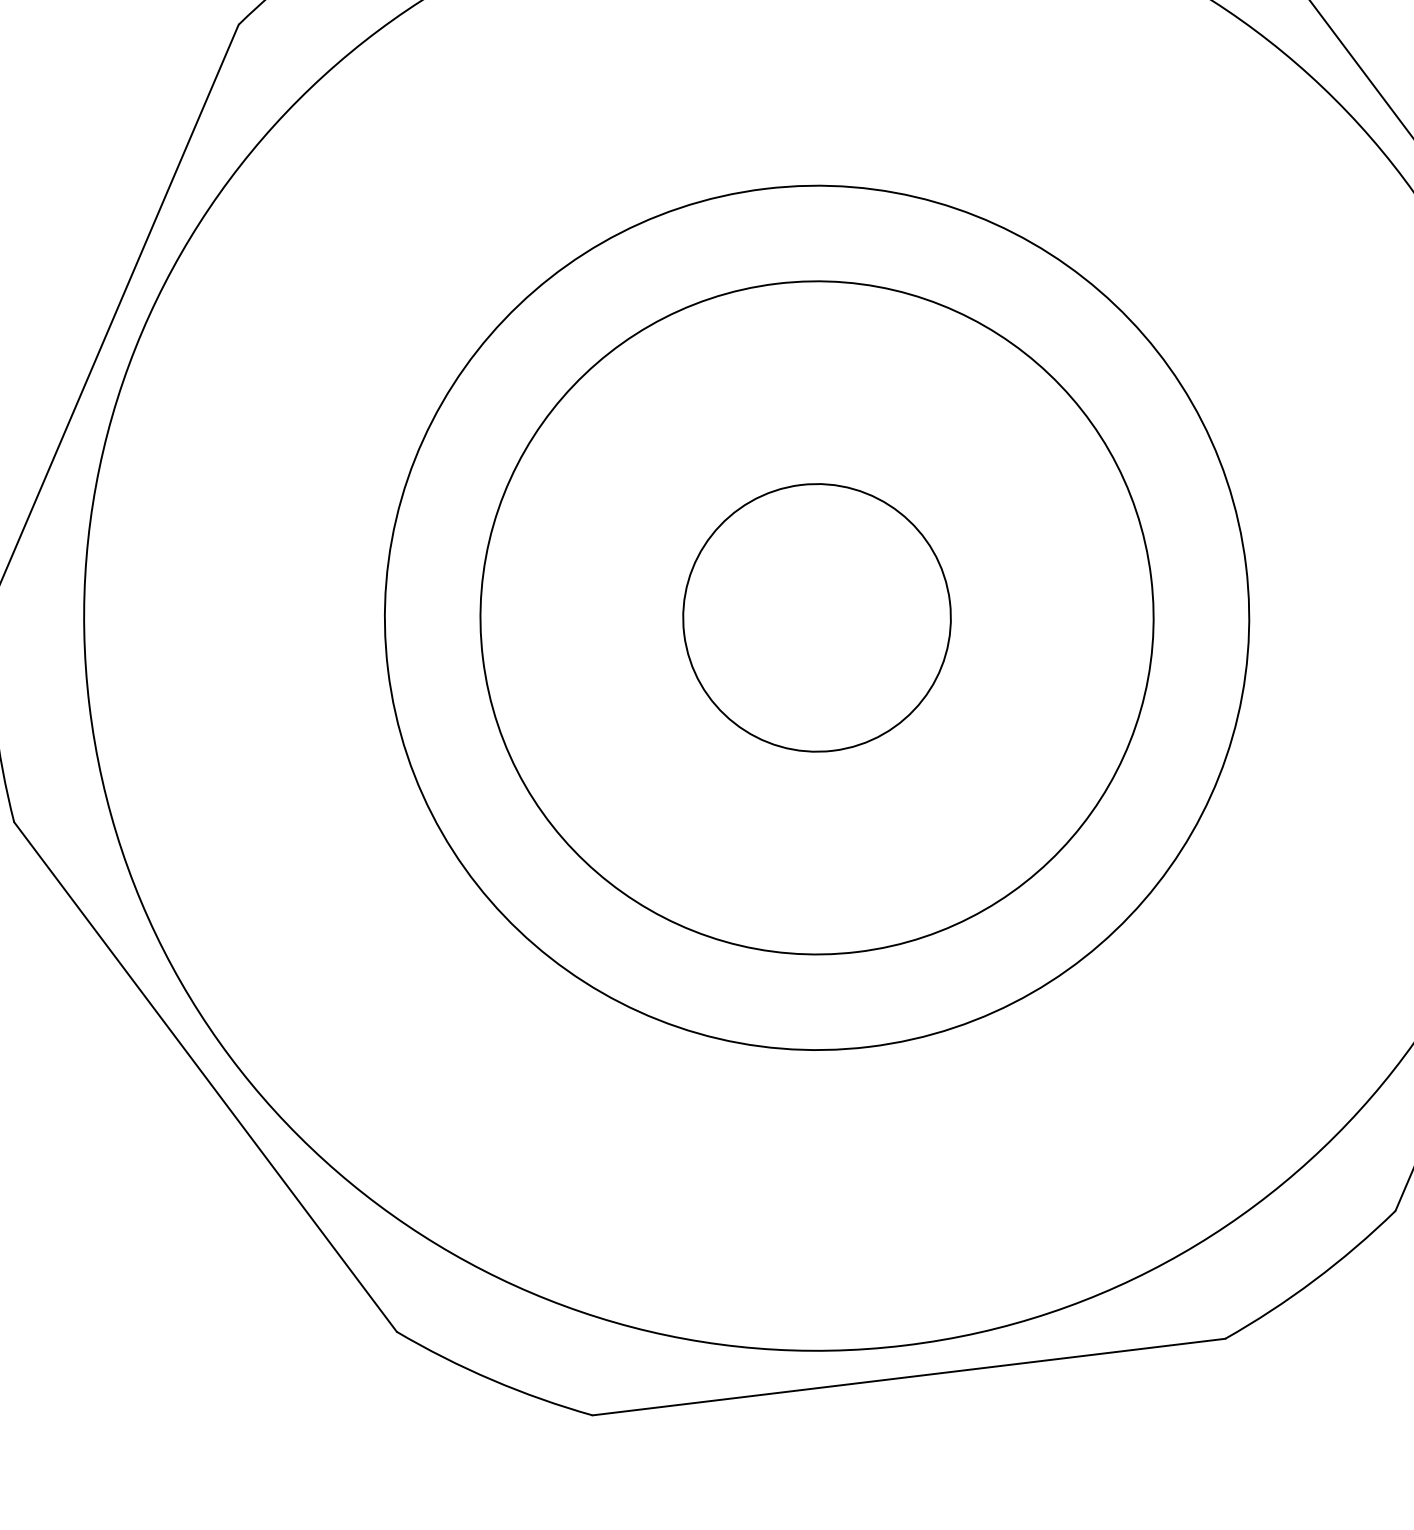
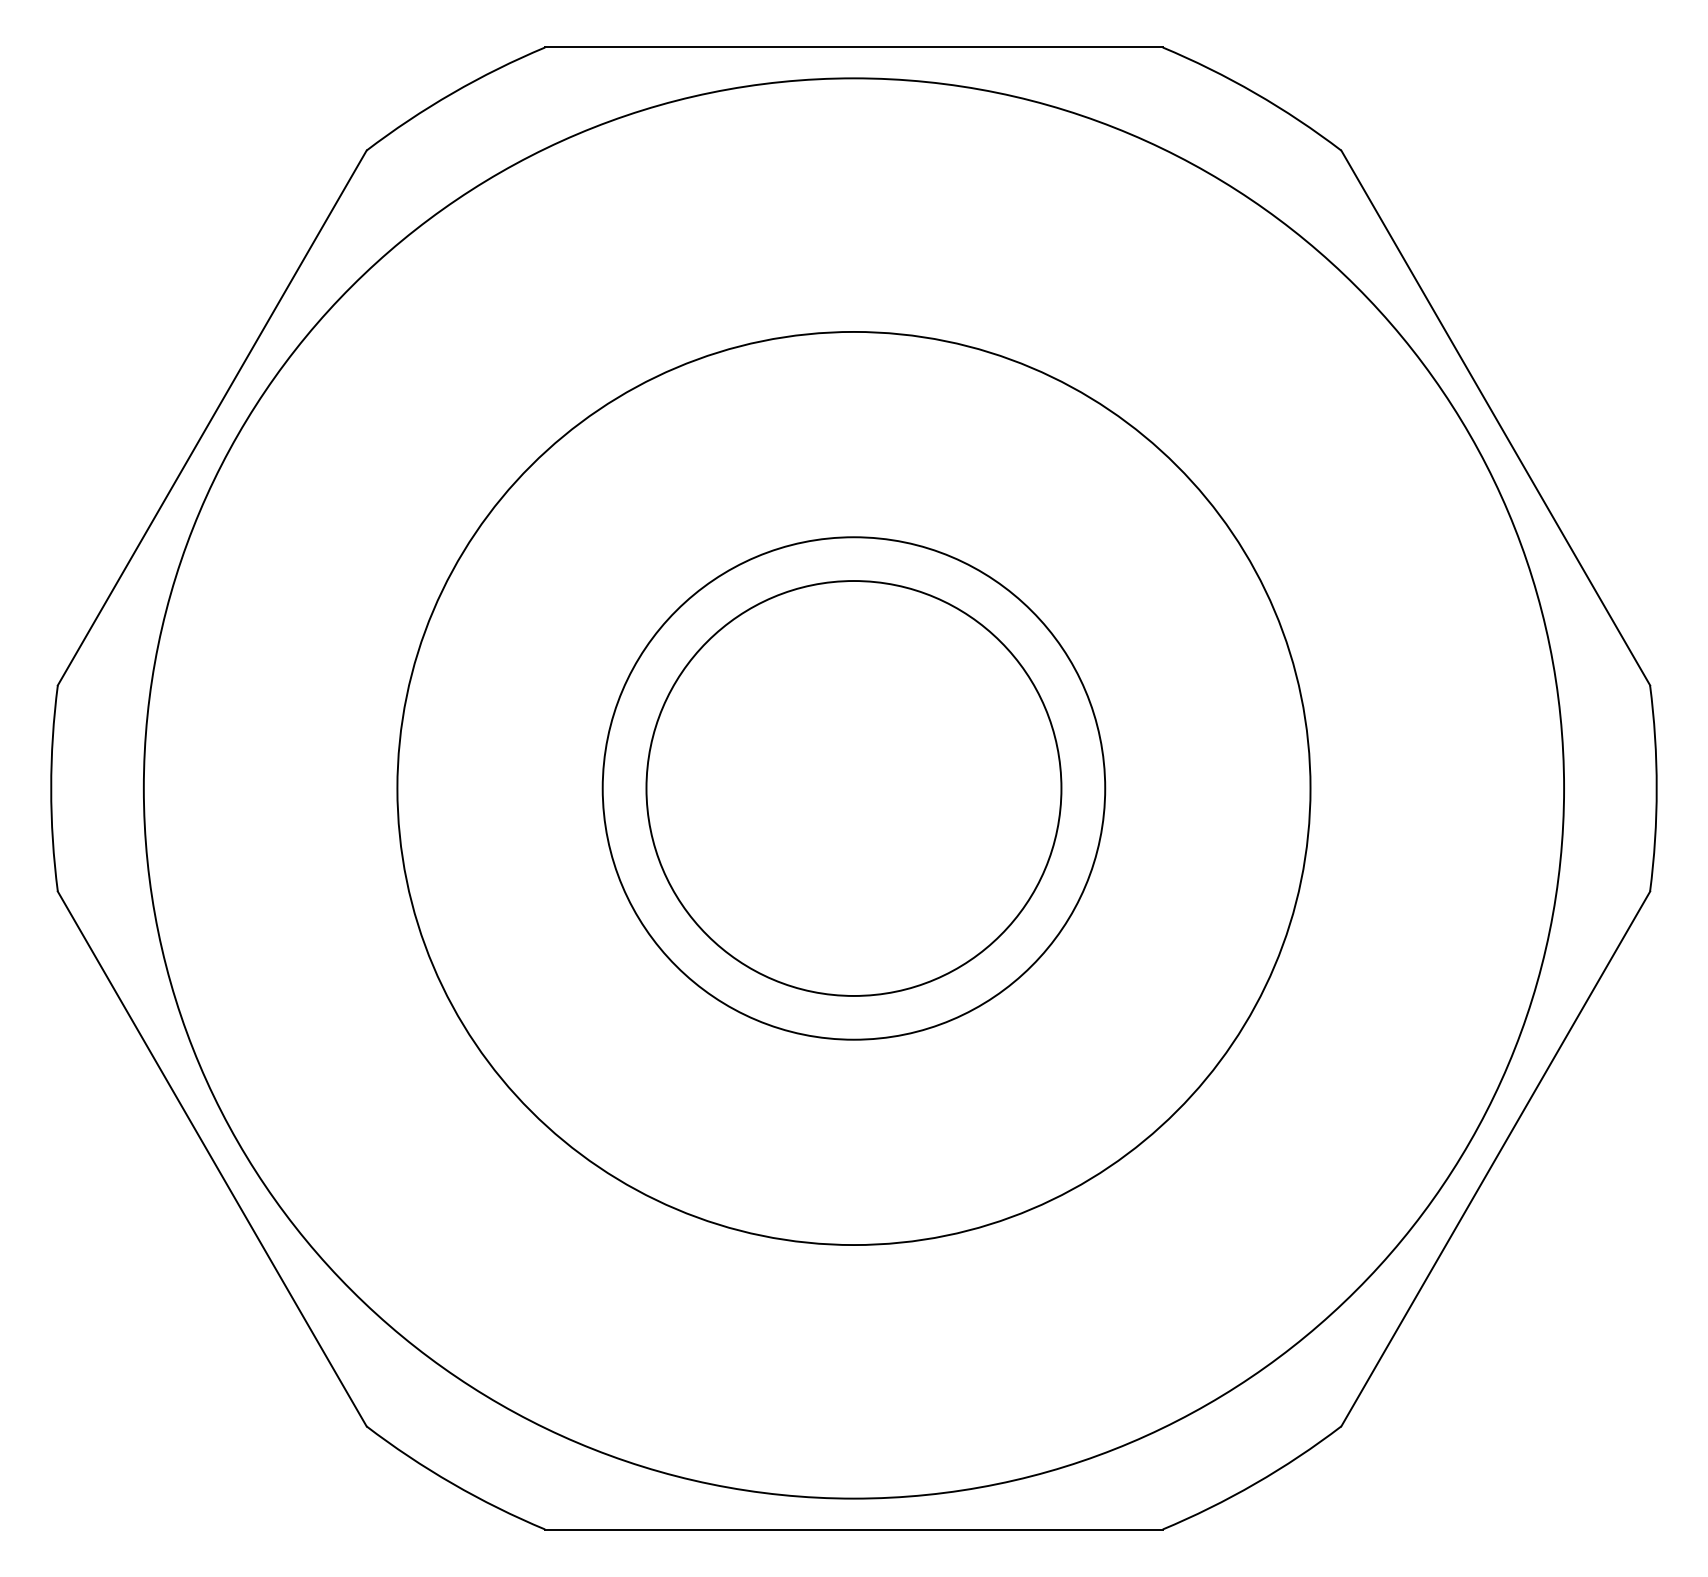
circle: (816, 617) -> (853, 788), size x0.6
circle: (816, 617) -> (853, 788), size x1.4
circle: (816, 617) -> (853, 788), size x1.6

